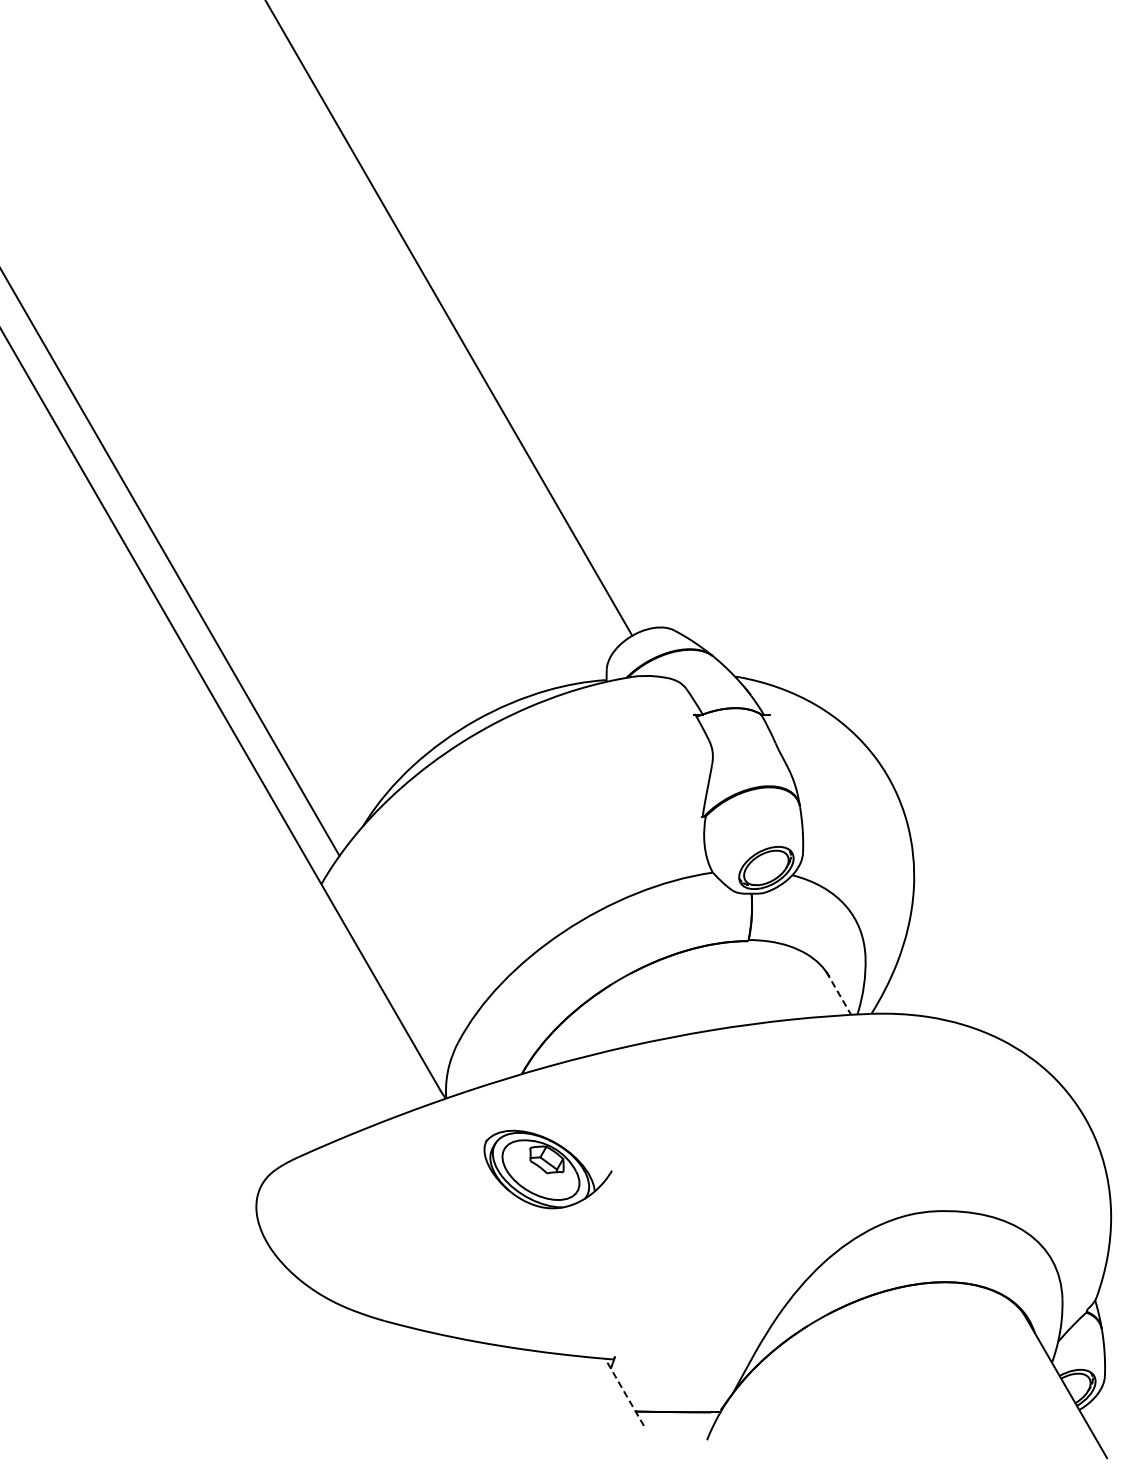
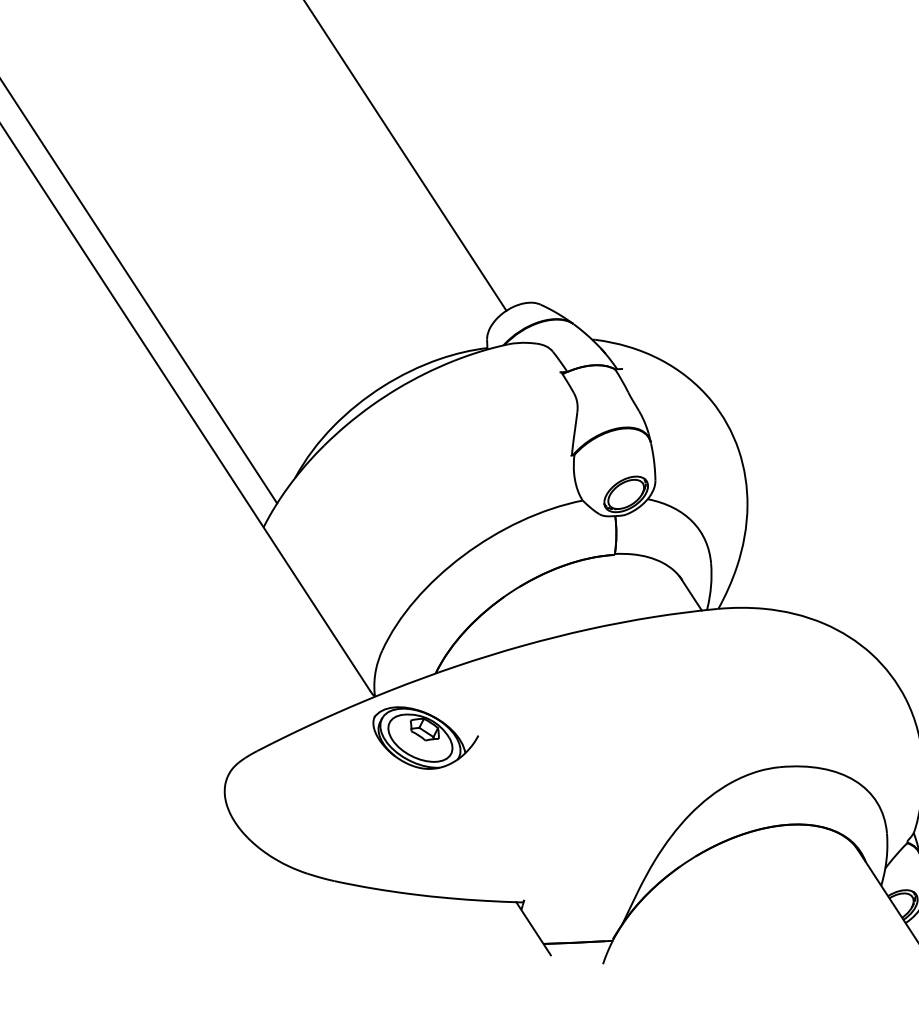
line: (838, 993) -> (690, 593), dashed -> solid
part: (547, 1169) -> (425, 737), moved
line: (624, 1392) -> (533, 928), dashed -> solid

